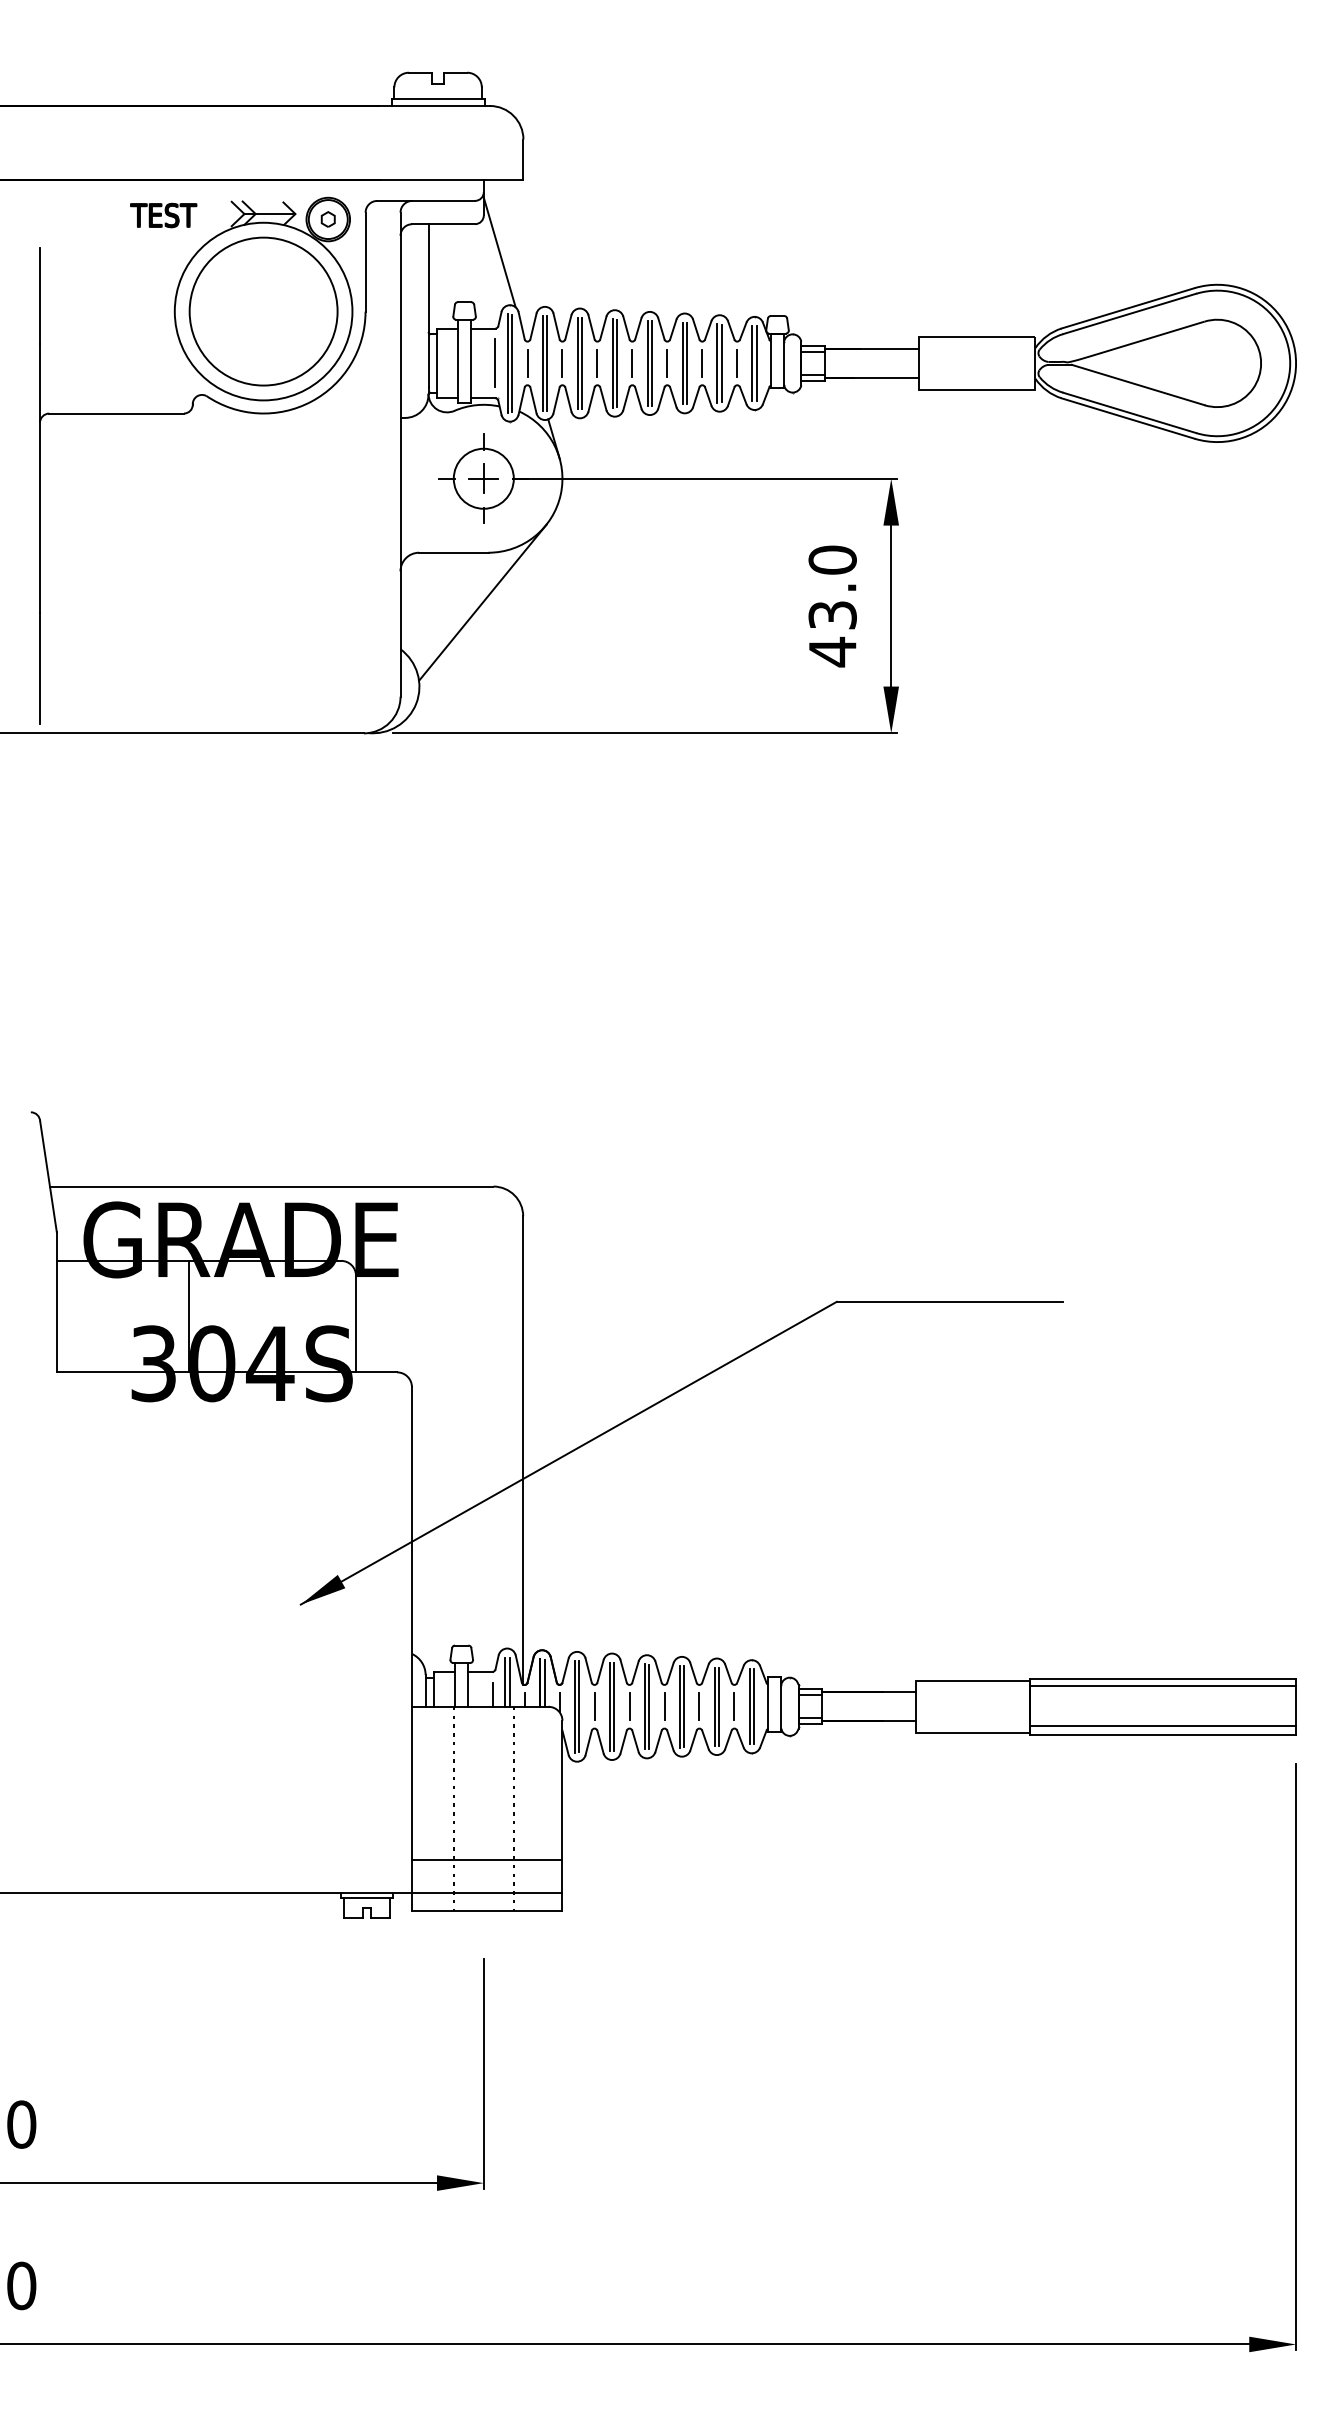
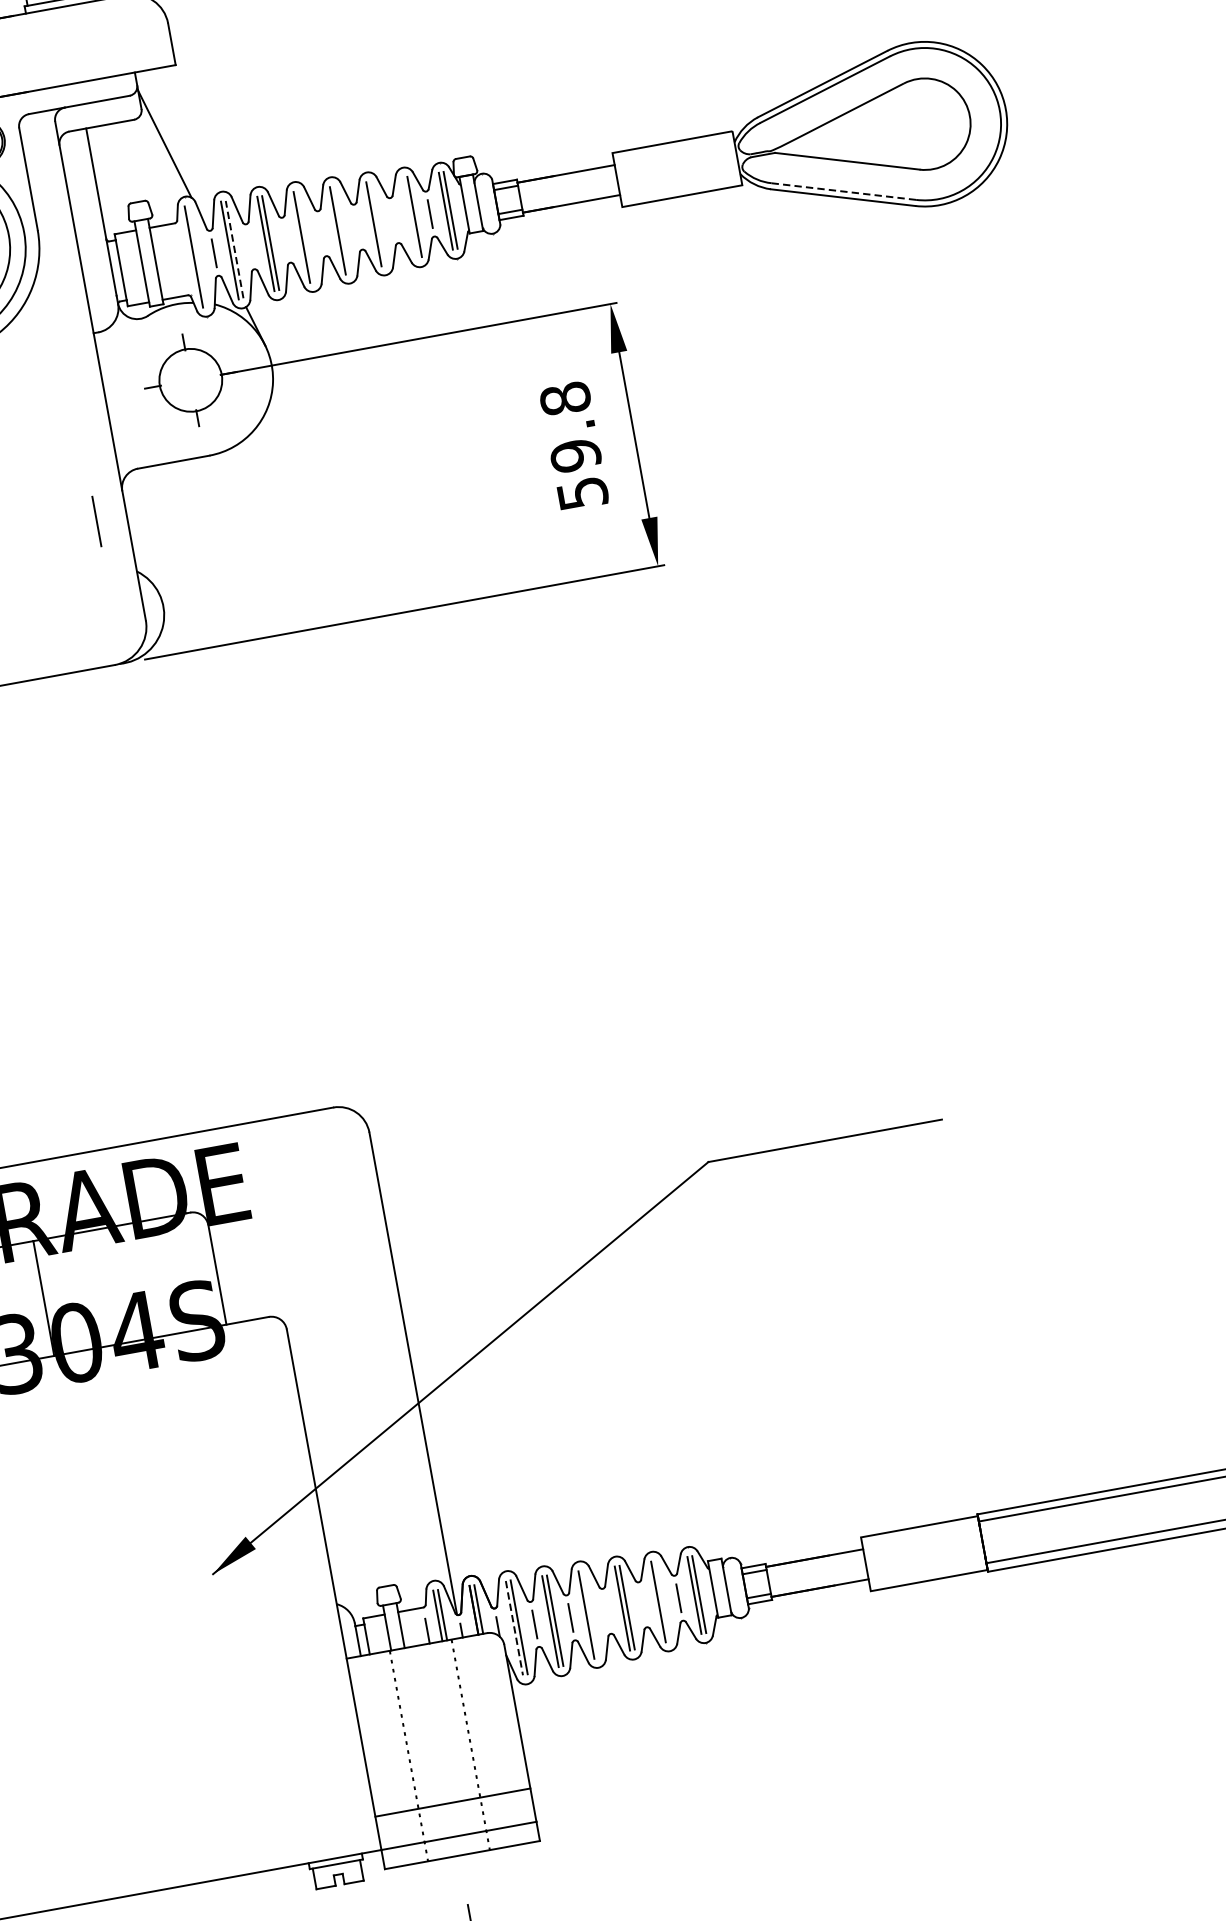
line: (494, 362) -> (95, 520), moved
line: (547, 362) -> (234, 248), solid -> dashed
line: (562, 362) -> (250, 245), removed
line: (597, 362) -> (286, 239), removed
line: (632, 362) -> (322, 232), removed
line: (667, 362) -> (358, 226), removed
line: (702, 362) -> (394, 219), removed
line: (512, 363) -> (198, 256), removed
line: (617, 363) -> (306, 236), removed
line: (652, 363) -> (342, 230), removed
line: (687, 363) -> (379, 223), removed
line: (717, 363) -> (409, 217), removed
line: (1130, 413) -> (844, 192), solid -> dashed
part: (483, 478) -> (190, 380), removed
line: (482, 602) -> (212, 508), removed
text: (832, 606) -> (573, 446), 43.0 -> 59.8
line: (574, 1706) -> (514, 1627), solid -> dashed
line: (649, 1706) -> (591, 1613), removed
line: (664, 1706) -> (606, 1611), removed
line: (699, 1706) -> (642, 1604), removed
line: (719, 1706) -> (663, 1600), removed

